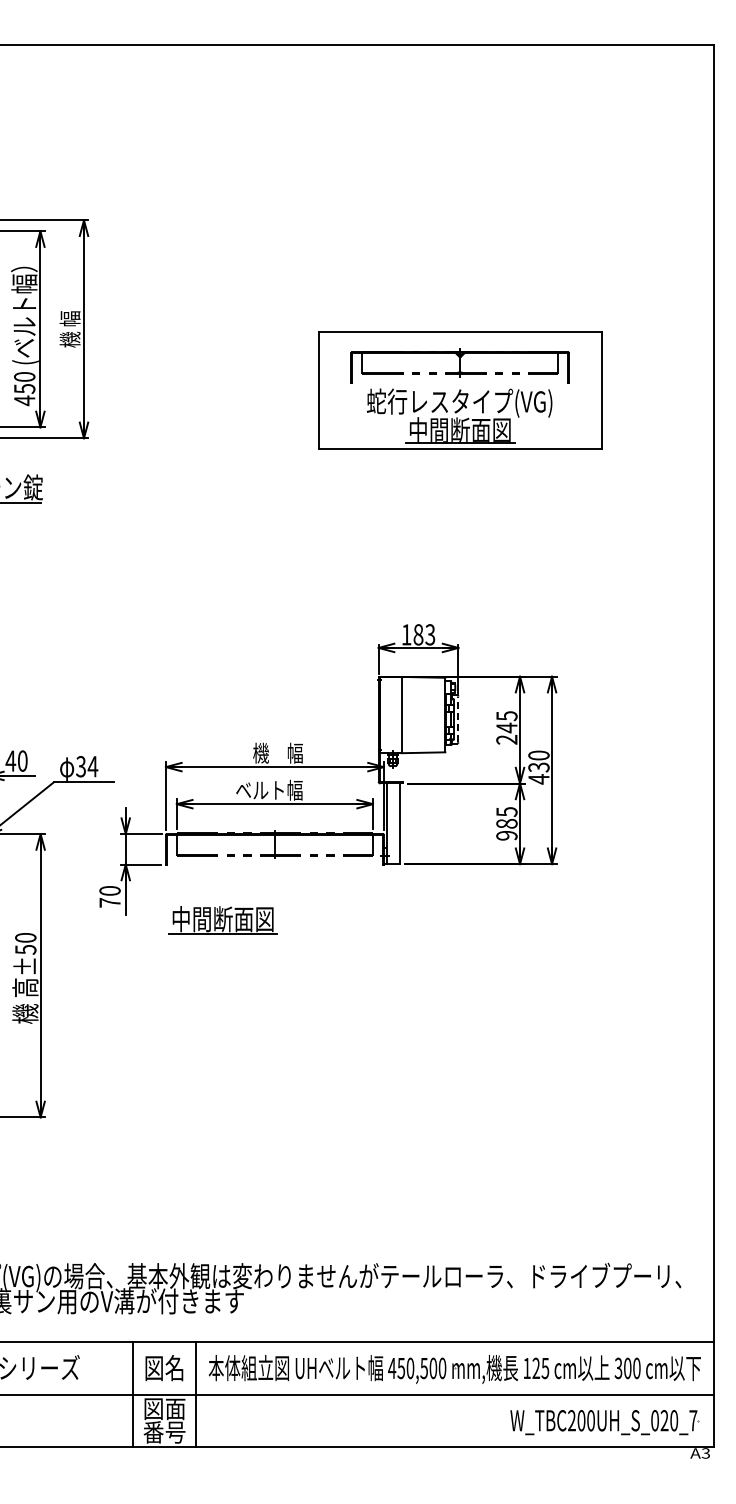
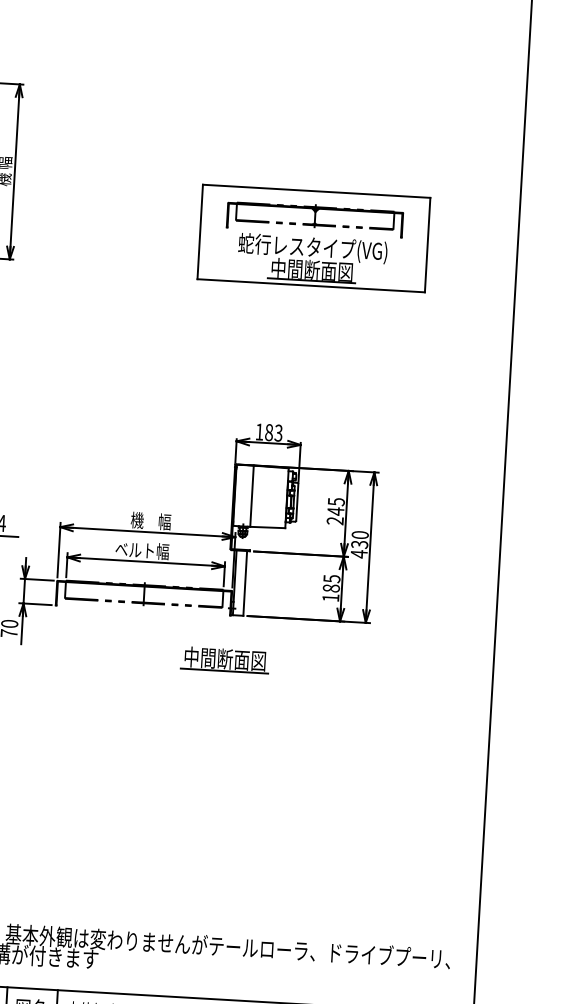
line: (458, 719) -> (297, 502), dashed -> solid
text: (506, 835) -> (330, 597), 985 -> 185
part: (222, 920) -> (224, 660), moved

